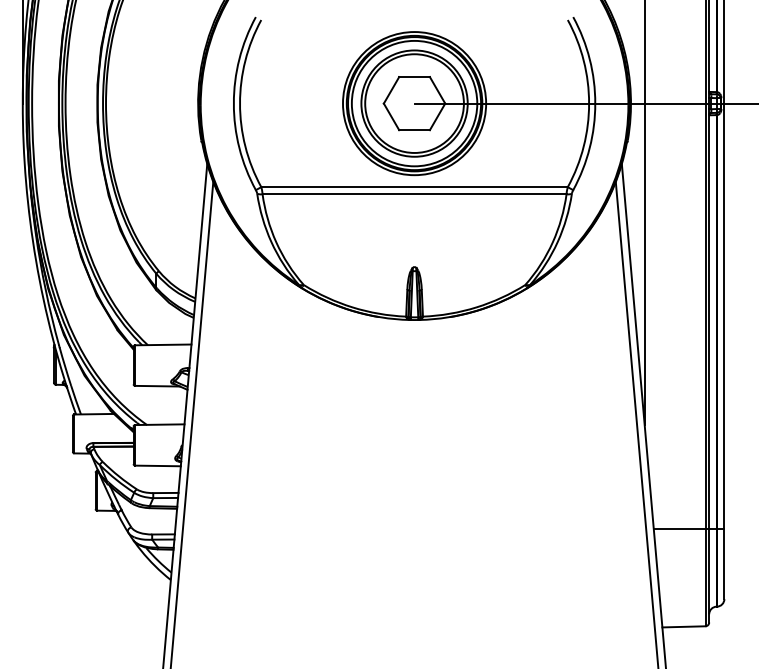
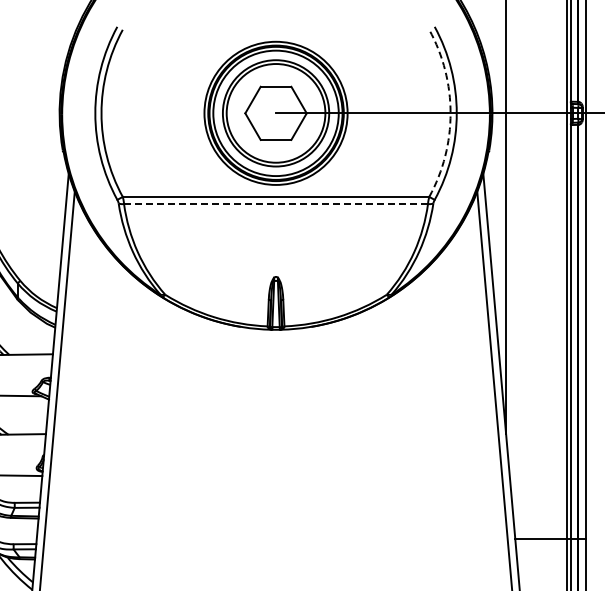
arc: (589, 103) -> (450, 113), solid -> dashed
line: (414, 194) -> (275, 204), solid -> dashed

